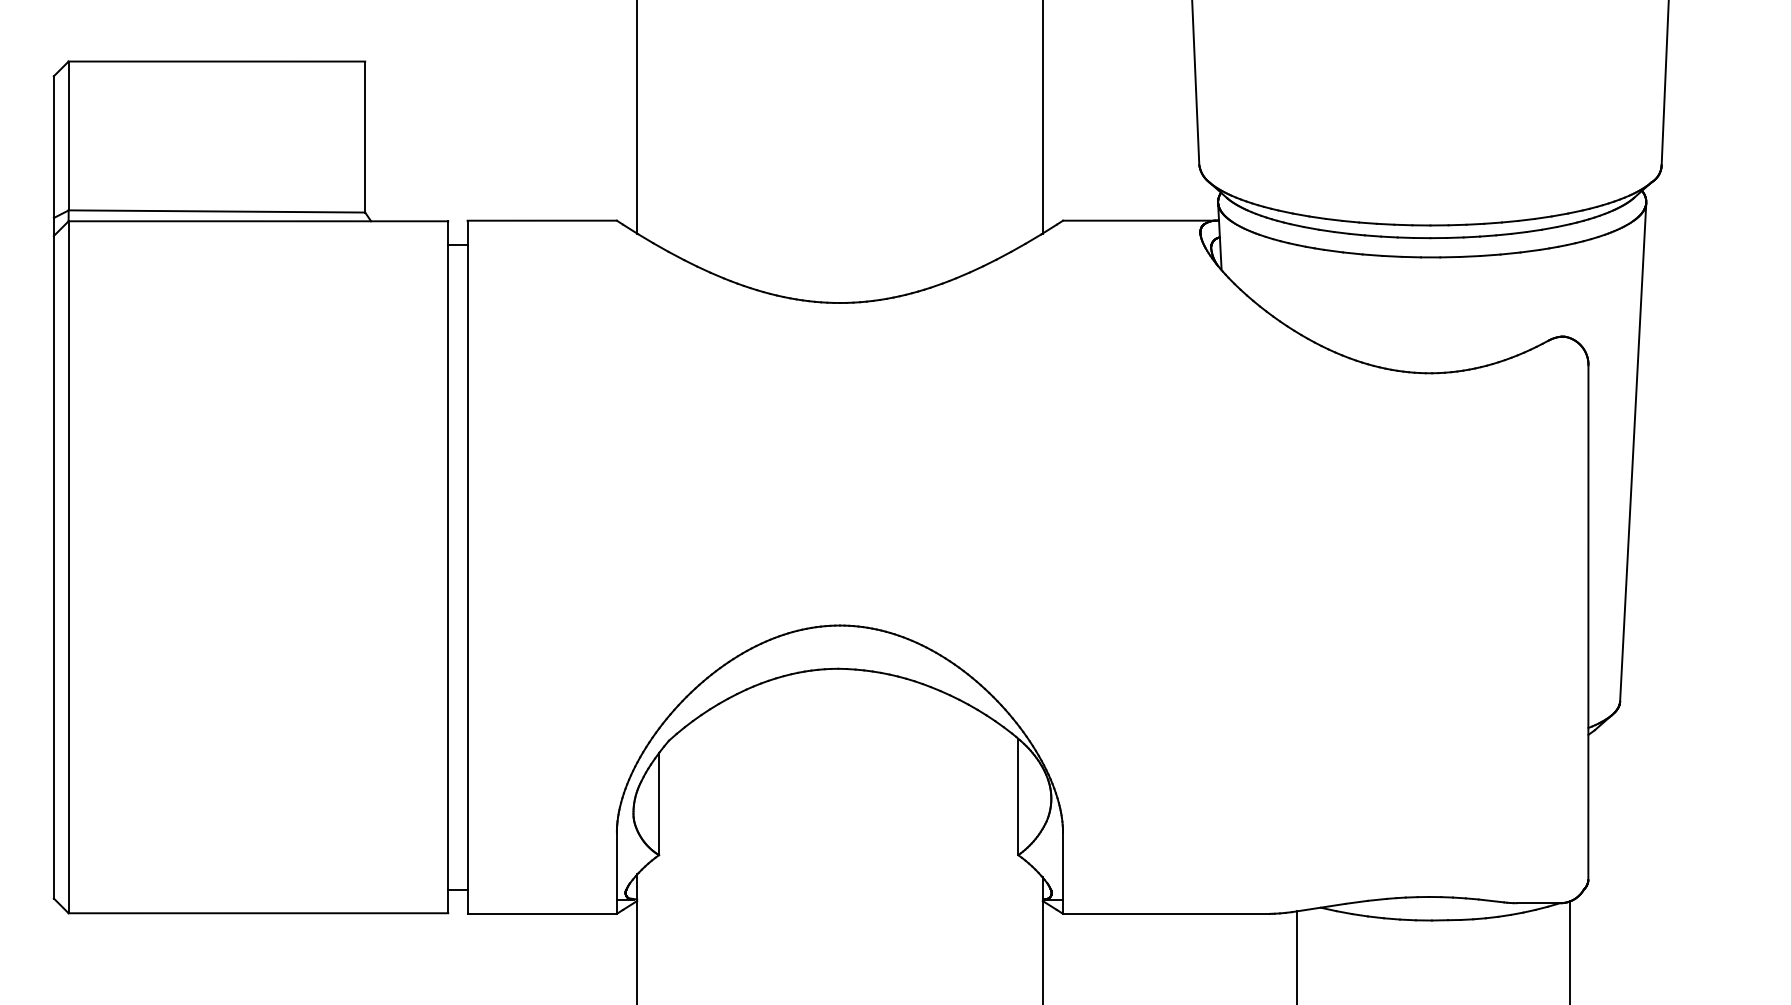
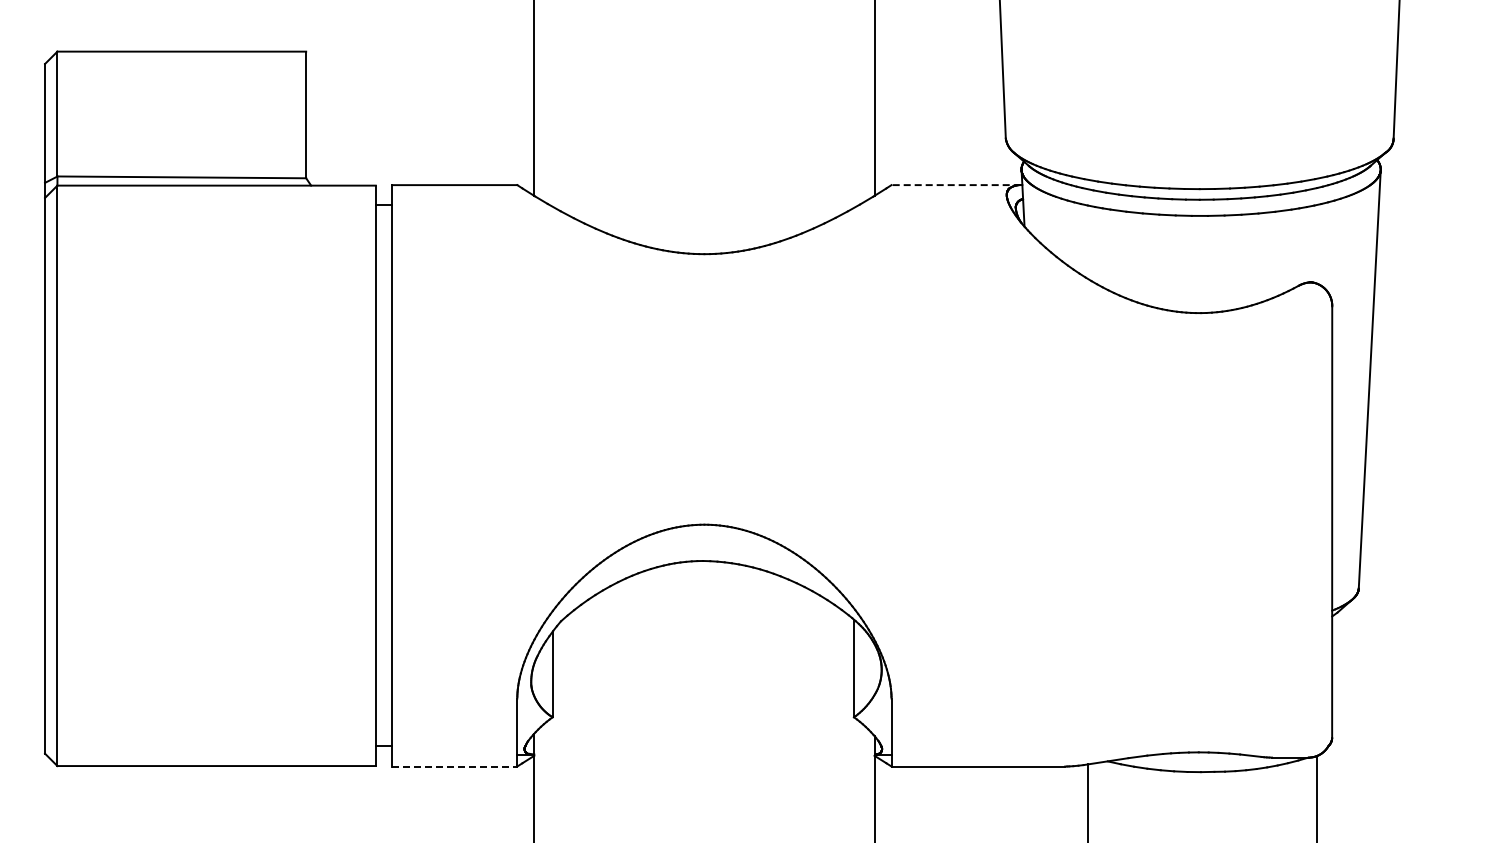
line: (1140, 221) -> (956, 185), solid -> dashed
line: (542, 913) -> (454, 766), solid -> dashed

